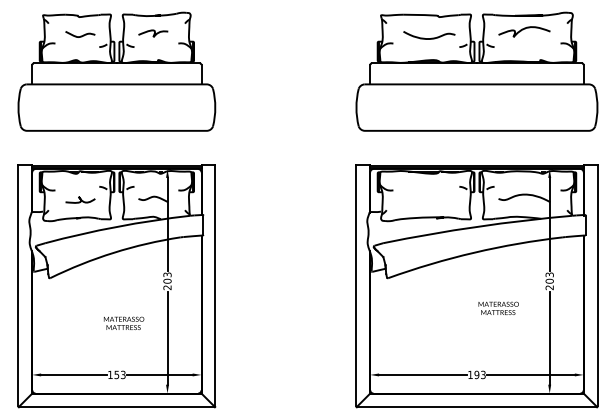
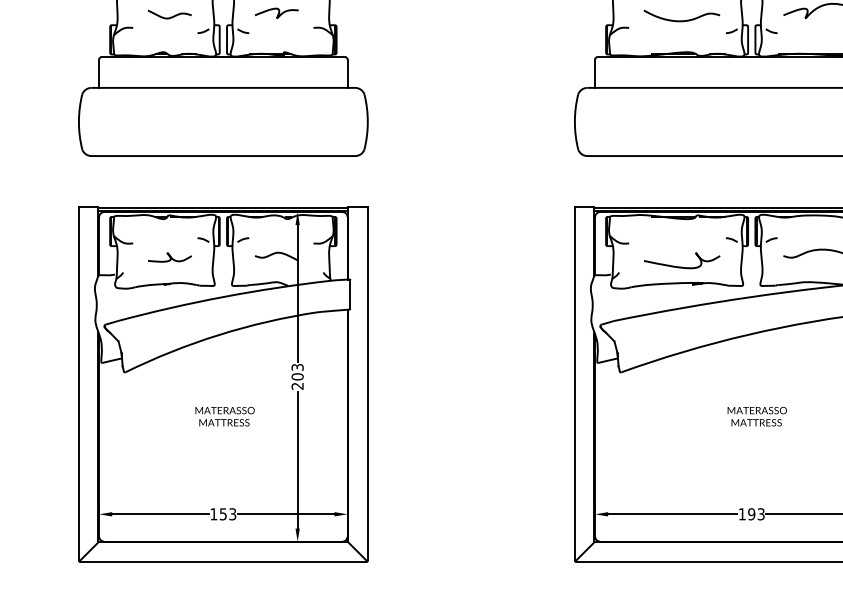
curve: (428, 205) -> (680, 265), added
text: (498, 307) -> (756, 415), moved
text: (124, 322) -> (225, 415), moved

